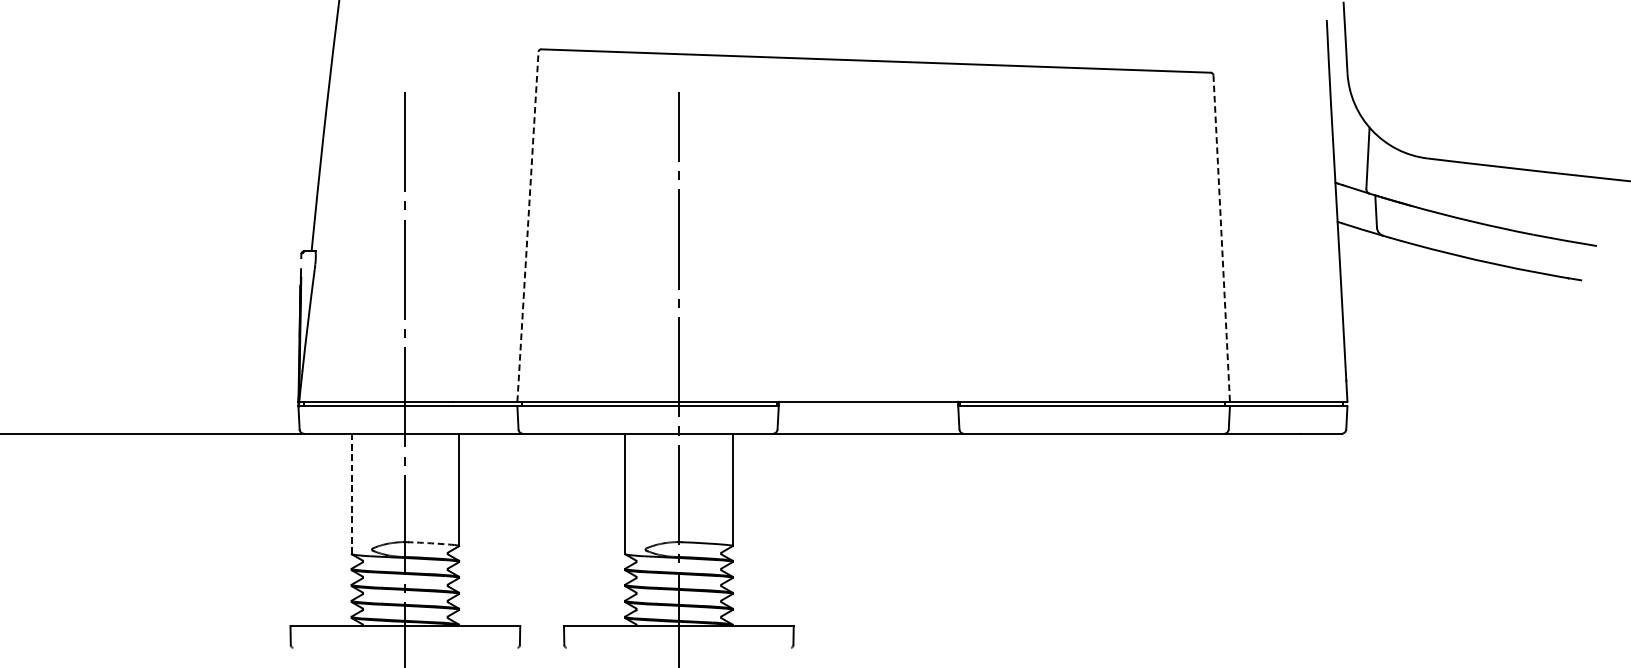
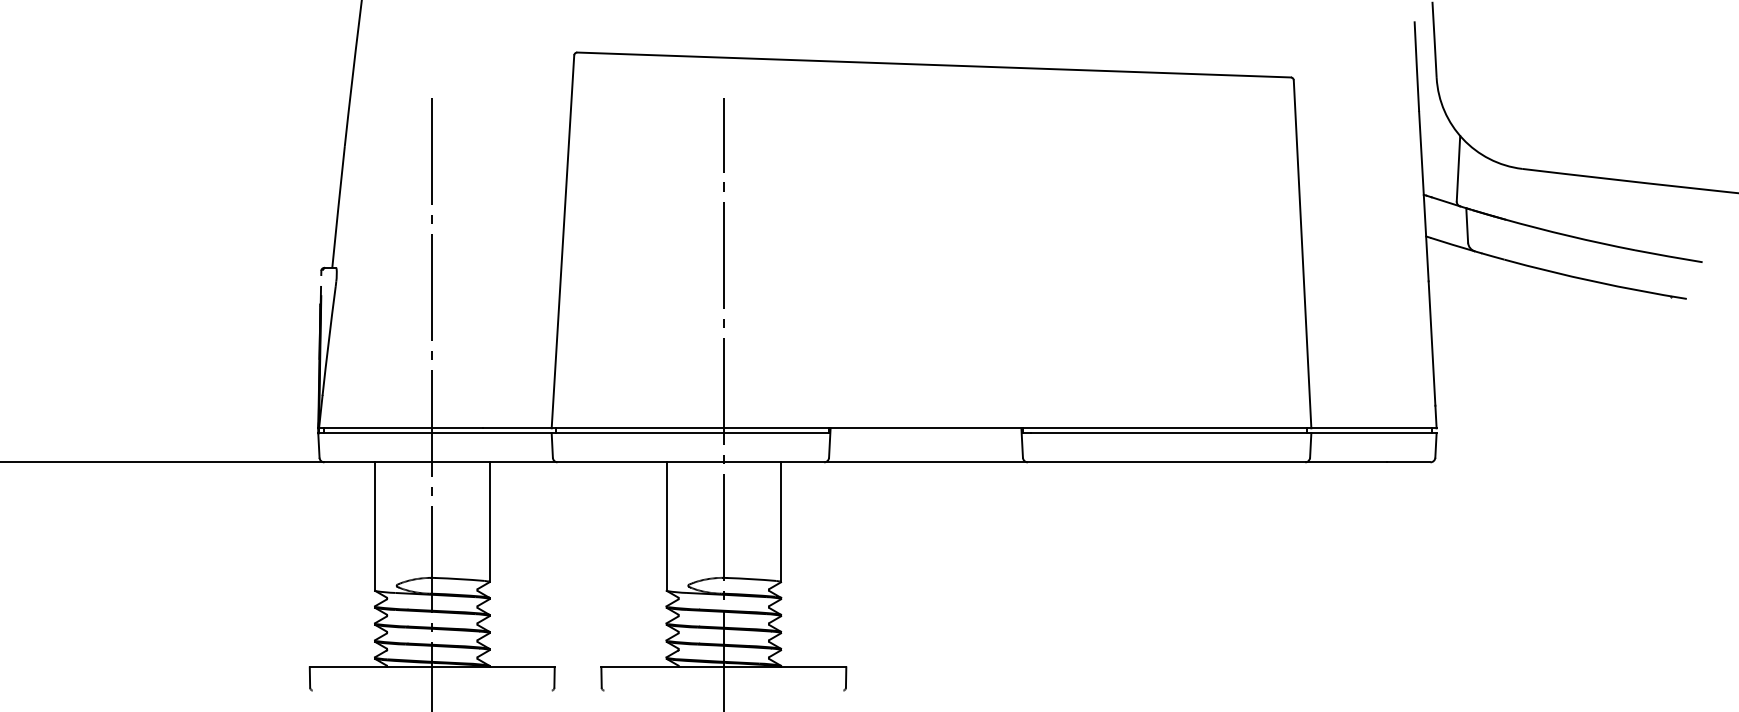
line: (527, 226) -> (562, 241), dashed -> solid
line: (1221, 238) -> (1302, 254), dashed -> solid
line: (351, 494) -> (374, 527), dashed -> solid
arc: (430, 543) -> (459, 579), dashed -> solid

